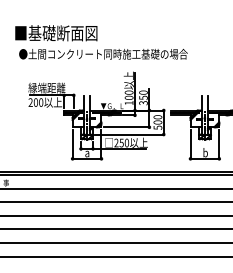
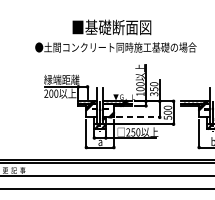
text: (56, 33) -> (112, 27), moved
line: (126, 127) -> (137, 117), solid -> dashed

